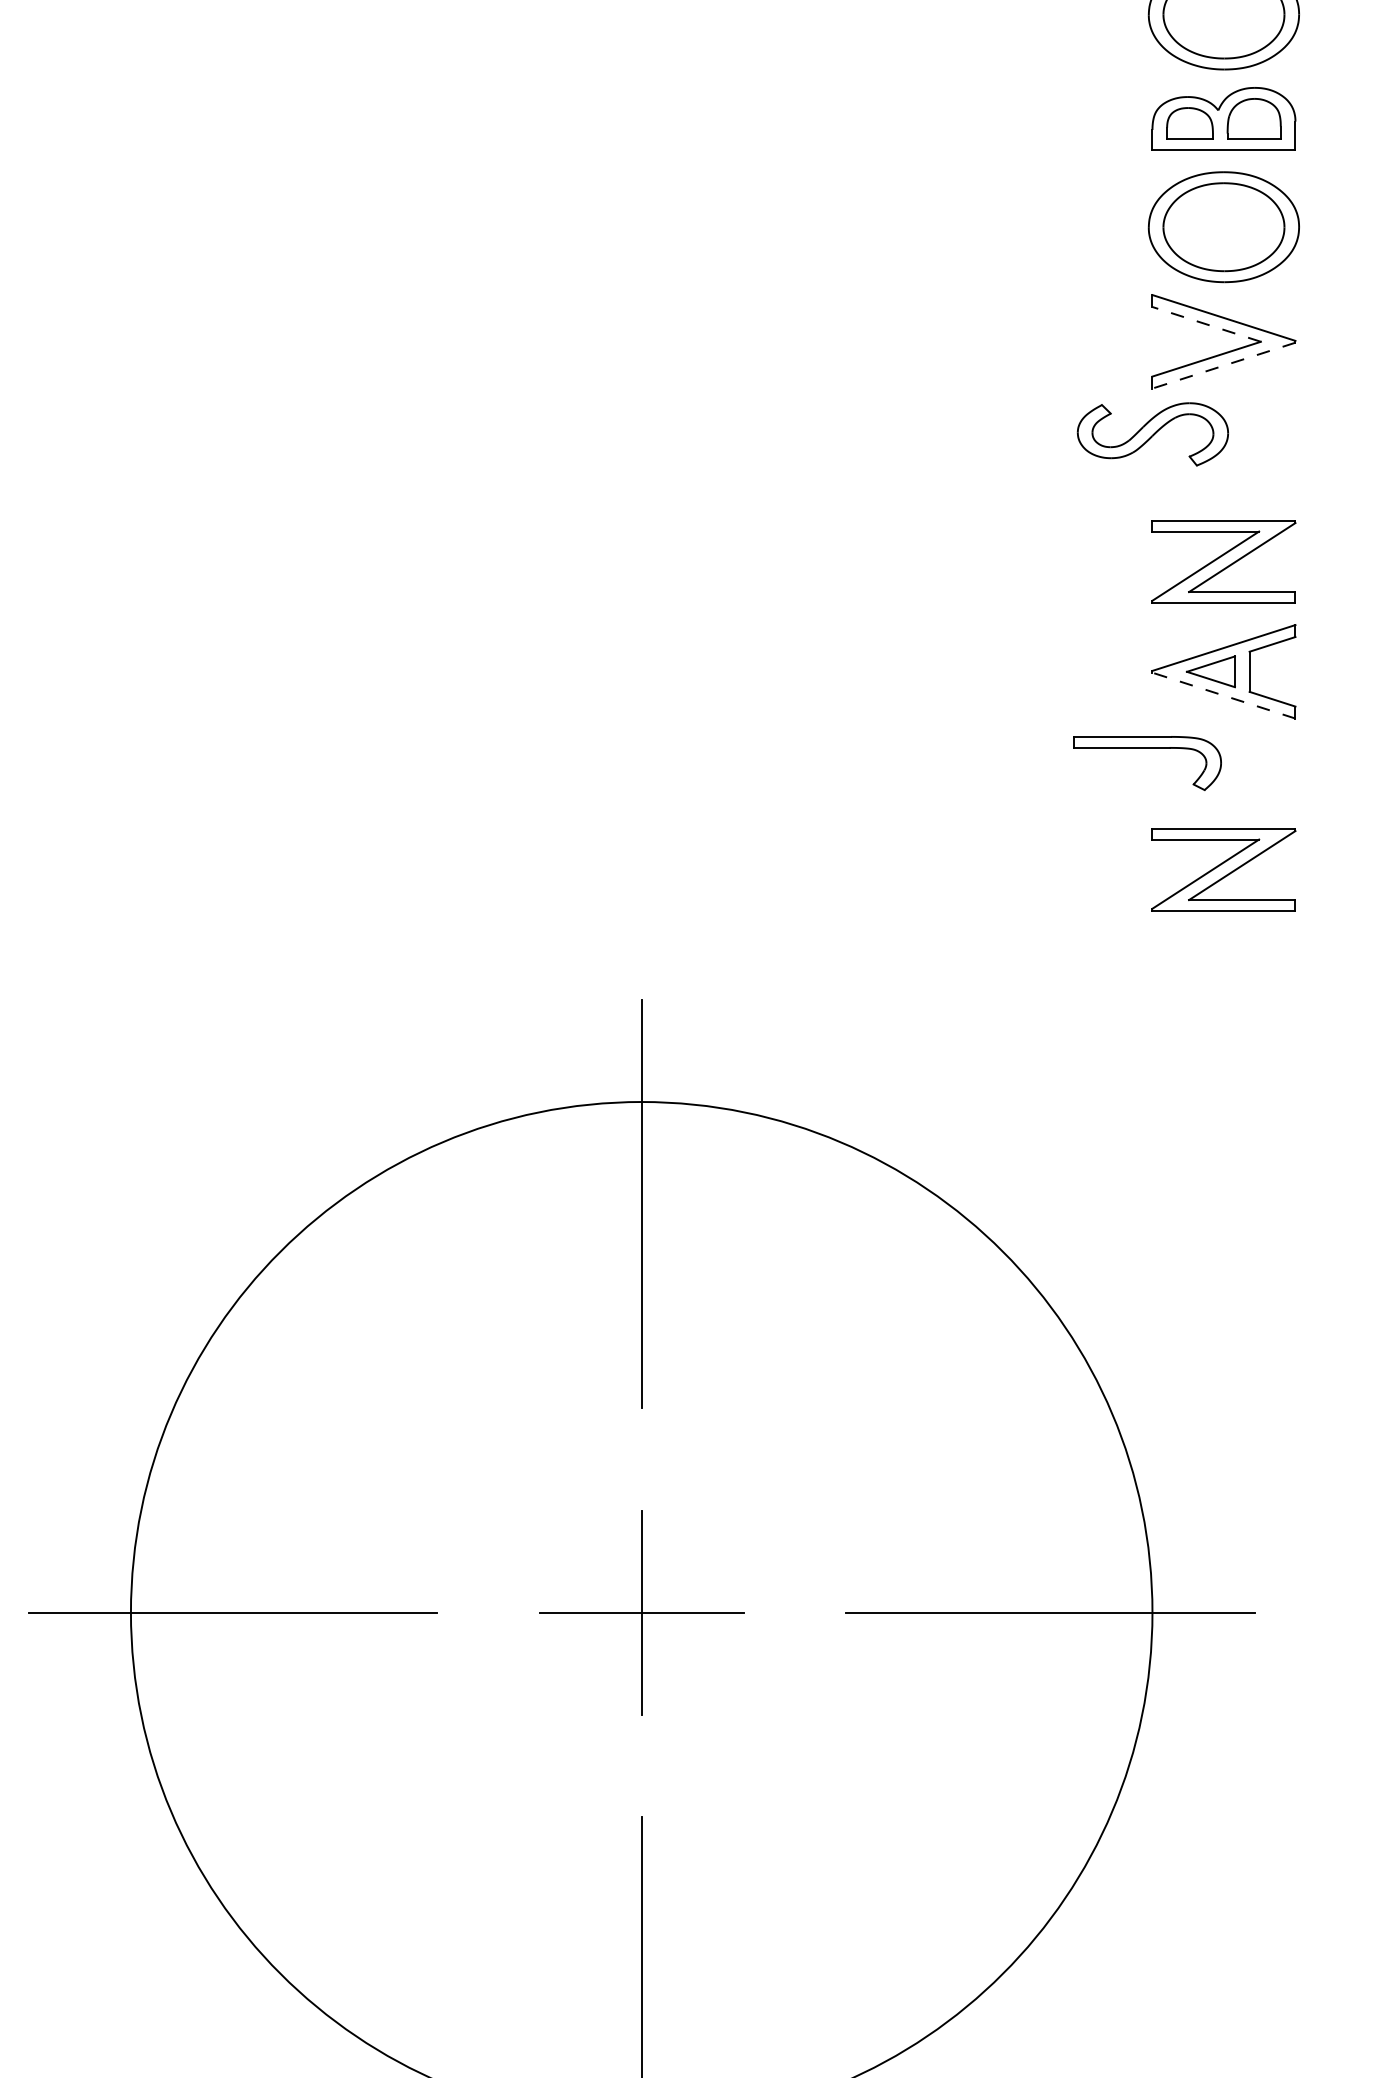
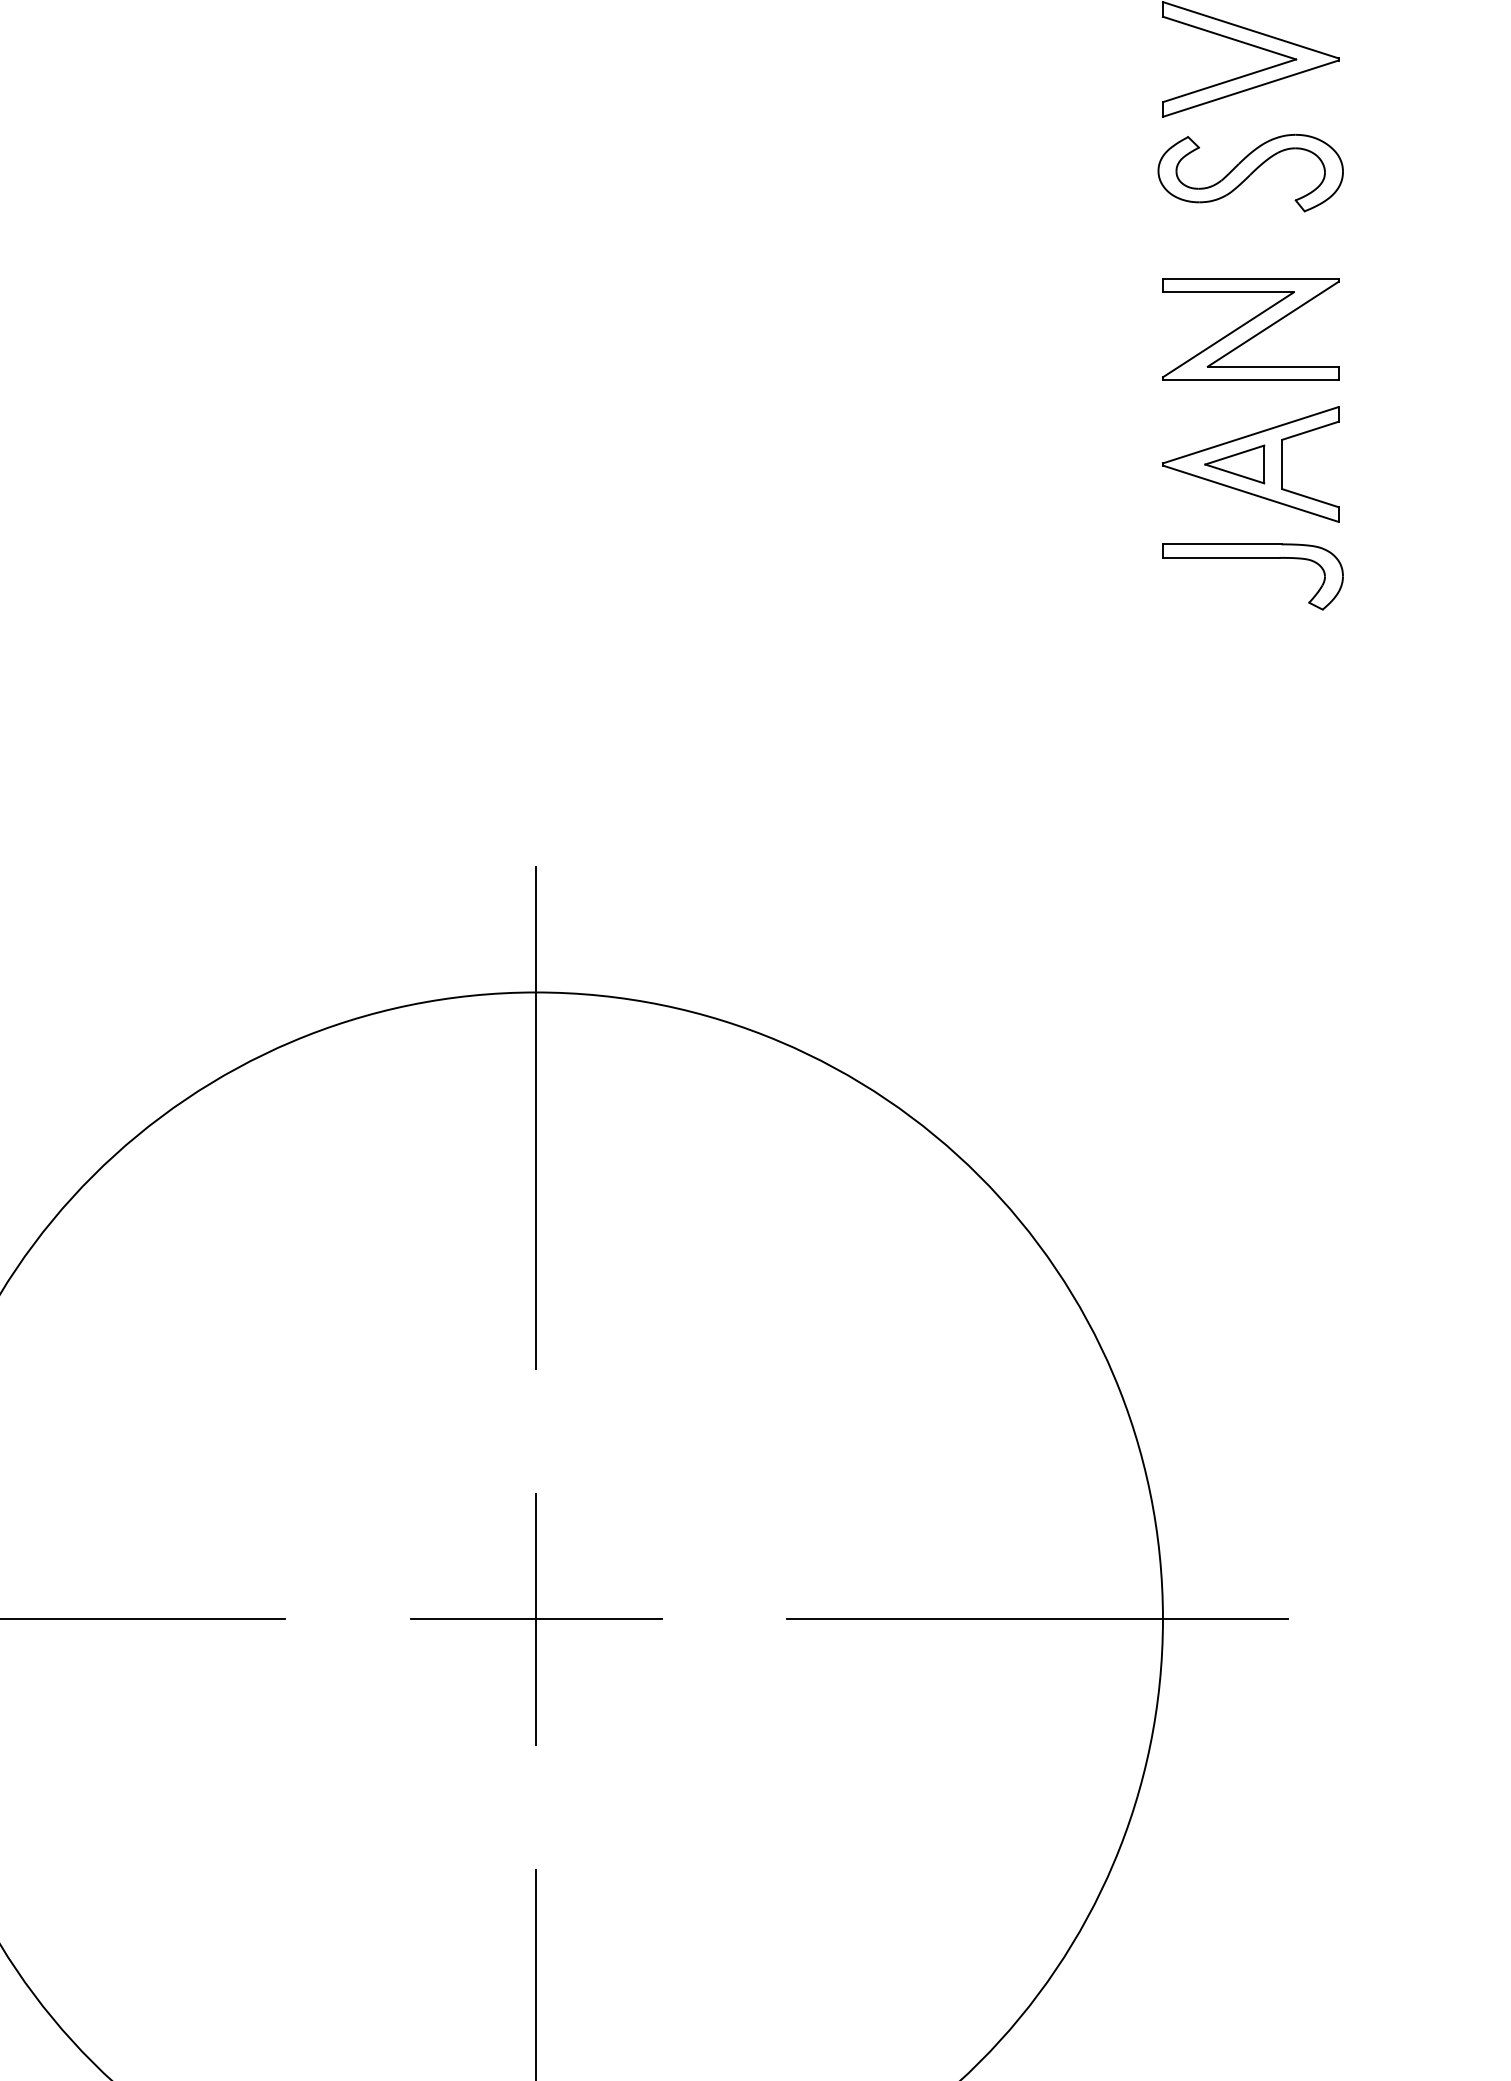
line: (1206, 324) -> (1229, 38), dashed -> solid
line: (1223, 365) -> (1250, 88), dashed -> solid
part: (1152, 434) -> (1250, 173), moved
line: (1223, 695) -> (1250, 493), dashed -> solid
part: (1147, 748) -> (1252, 558), moved
part: (1223, 869) -> (1250, 707), removed

